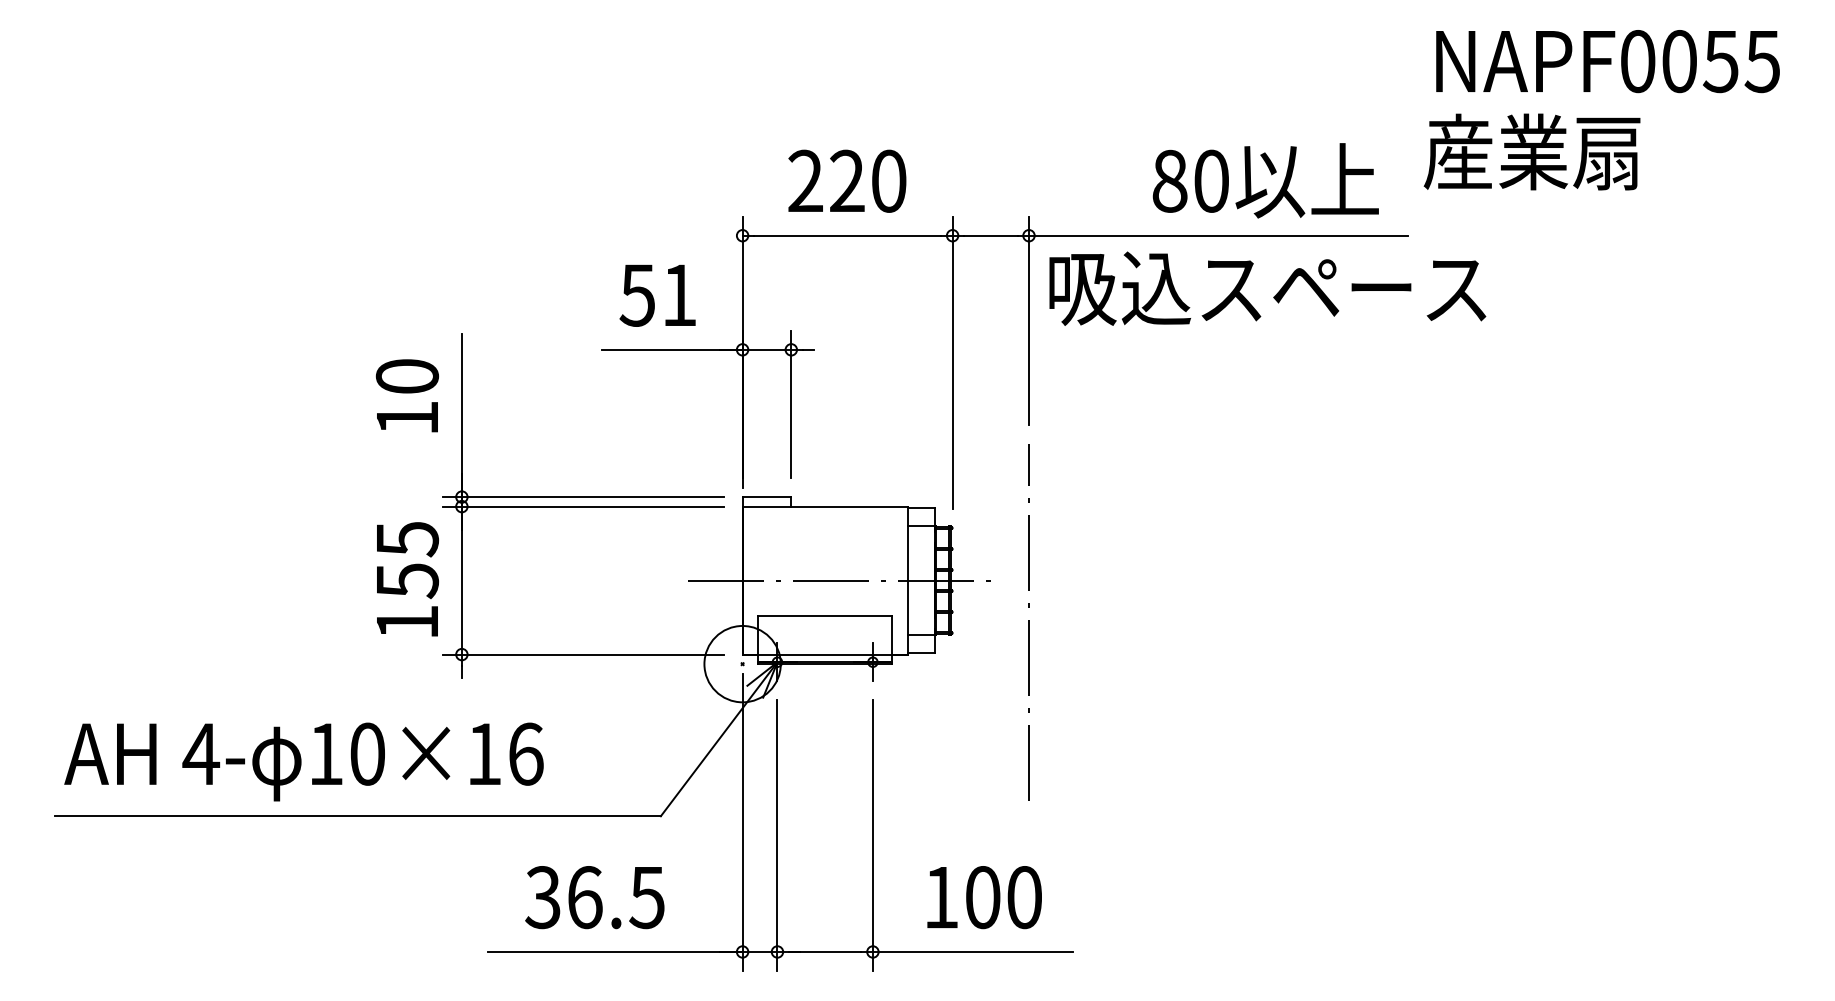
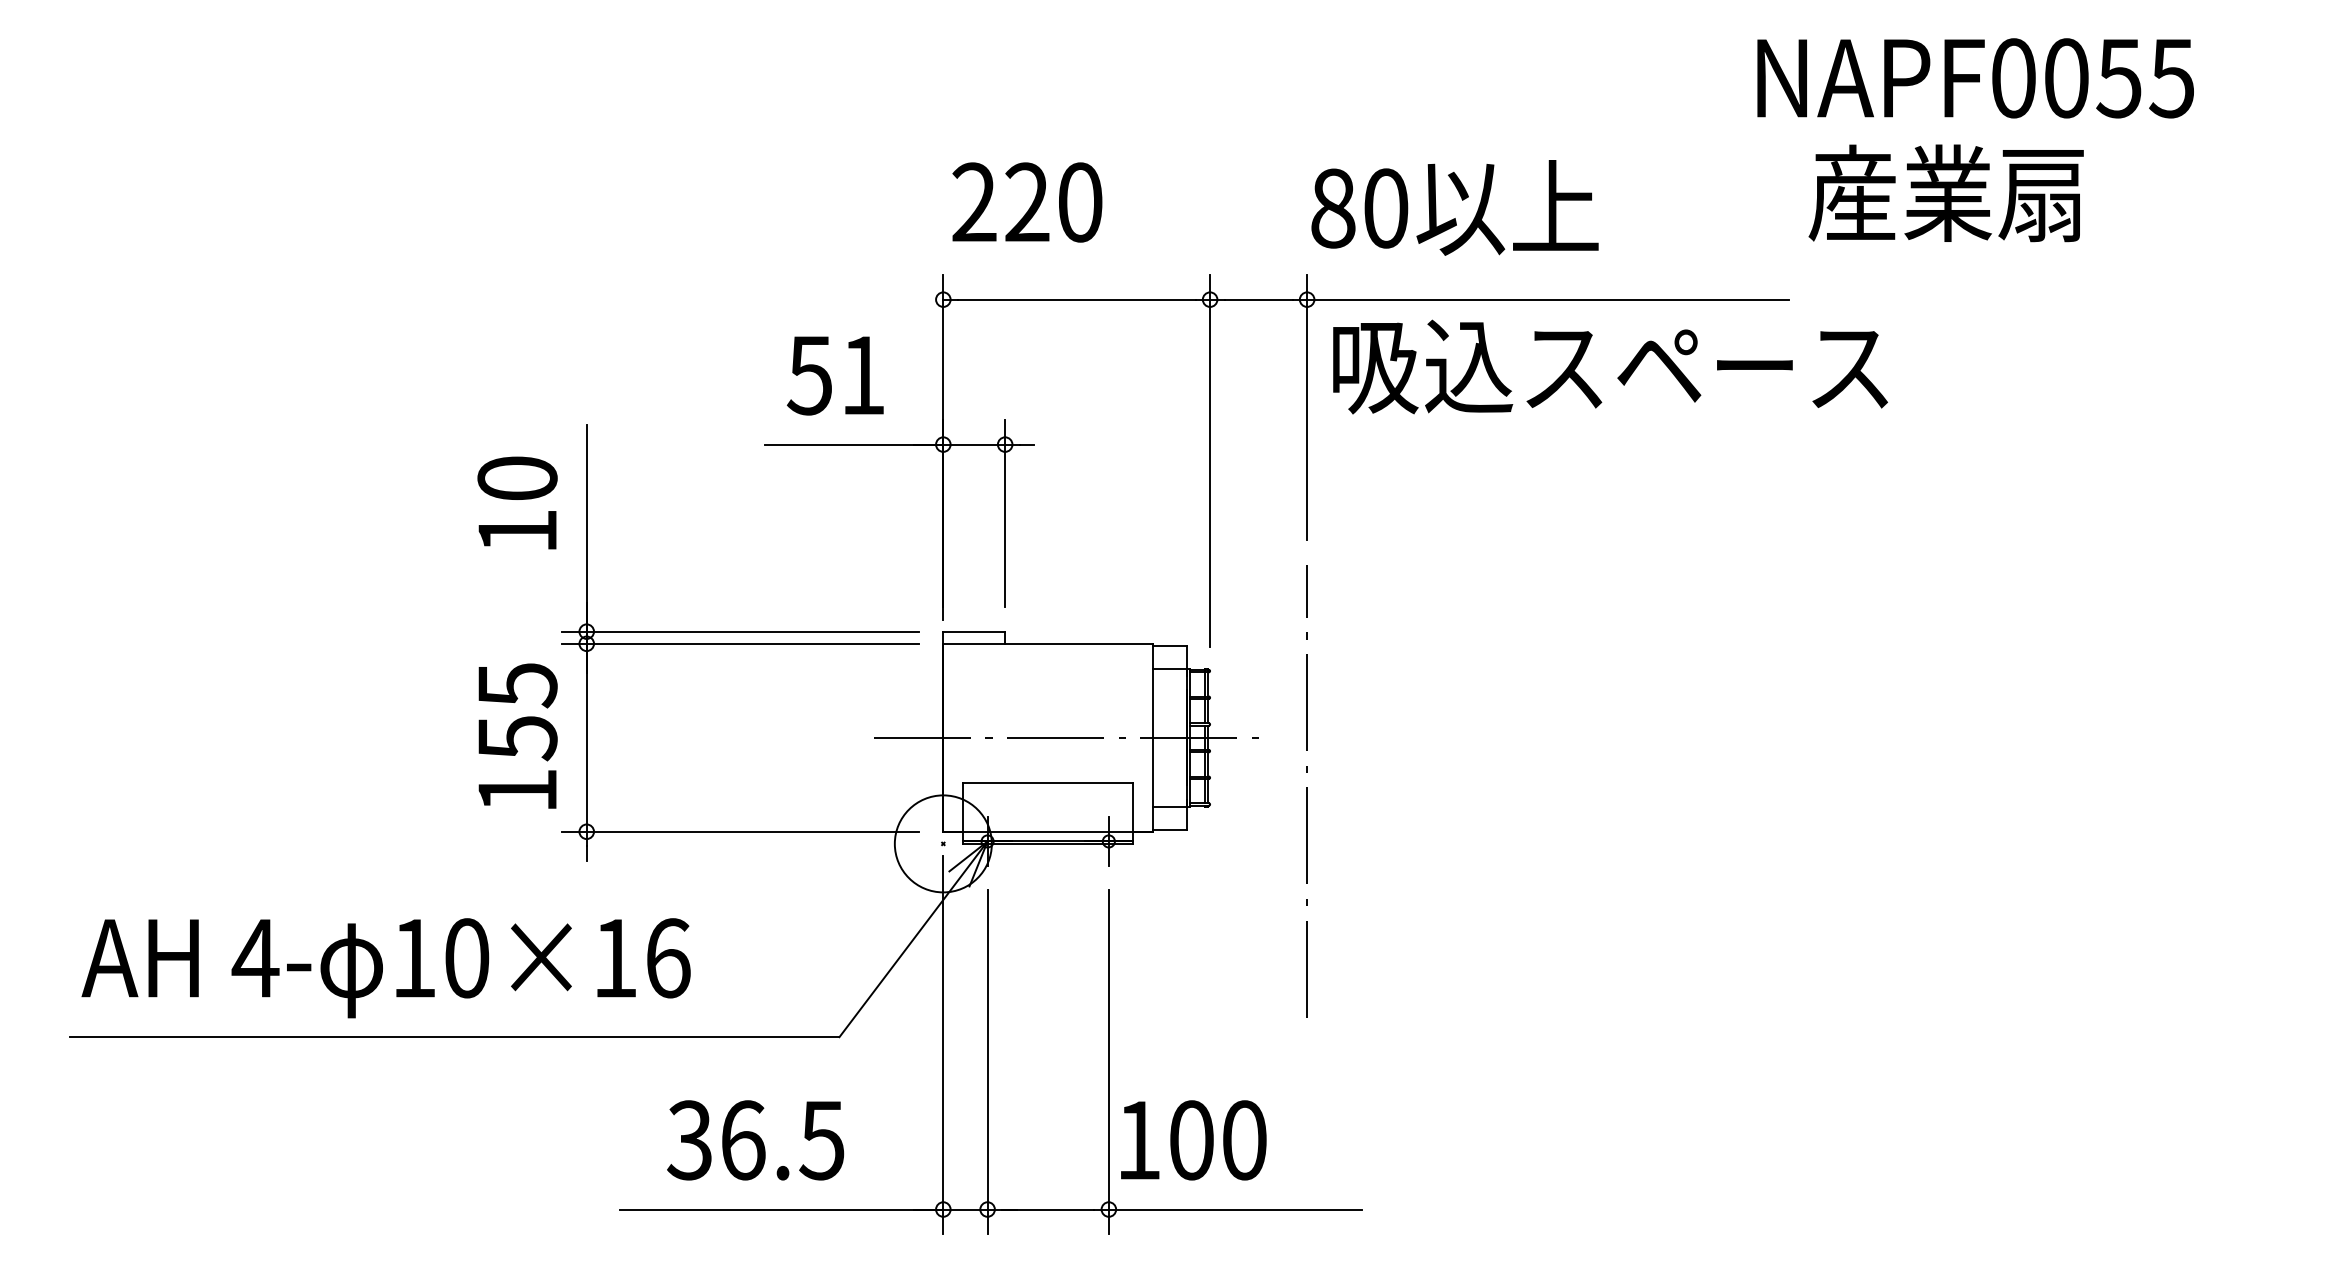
text: (1607, 61) -> (1975, 78), moved
text: (1265, 180) -> (1454, 207), moved
text: (847, 181) -> (1027, 202), moved
text: (984, 897) -> (1193, 1140), moved

